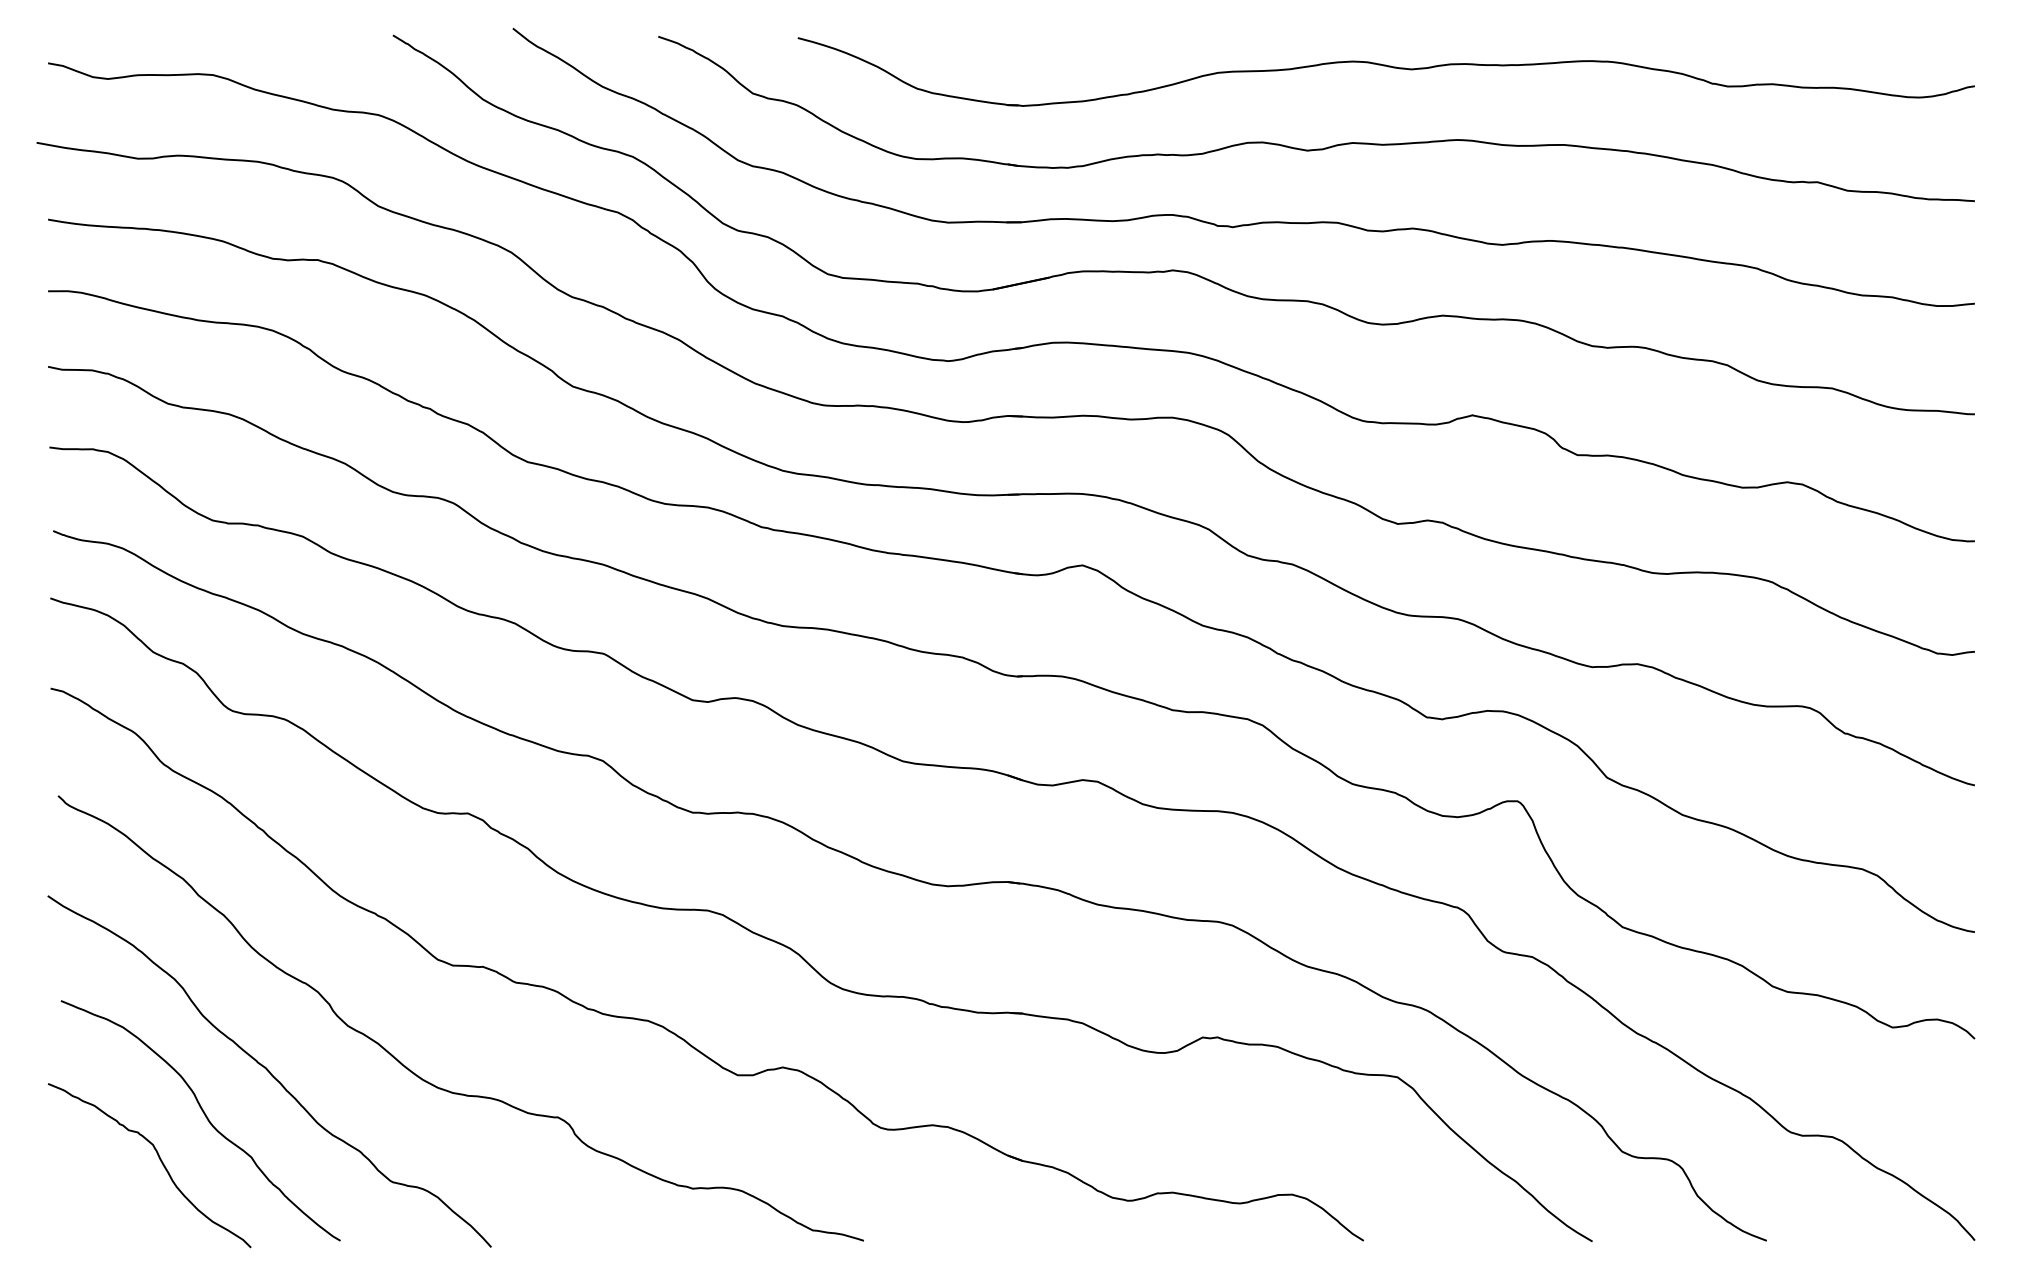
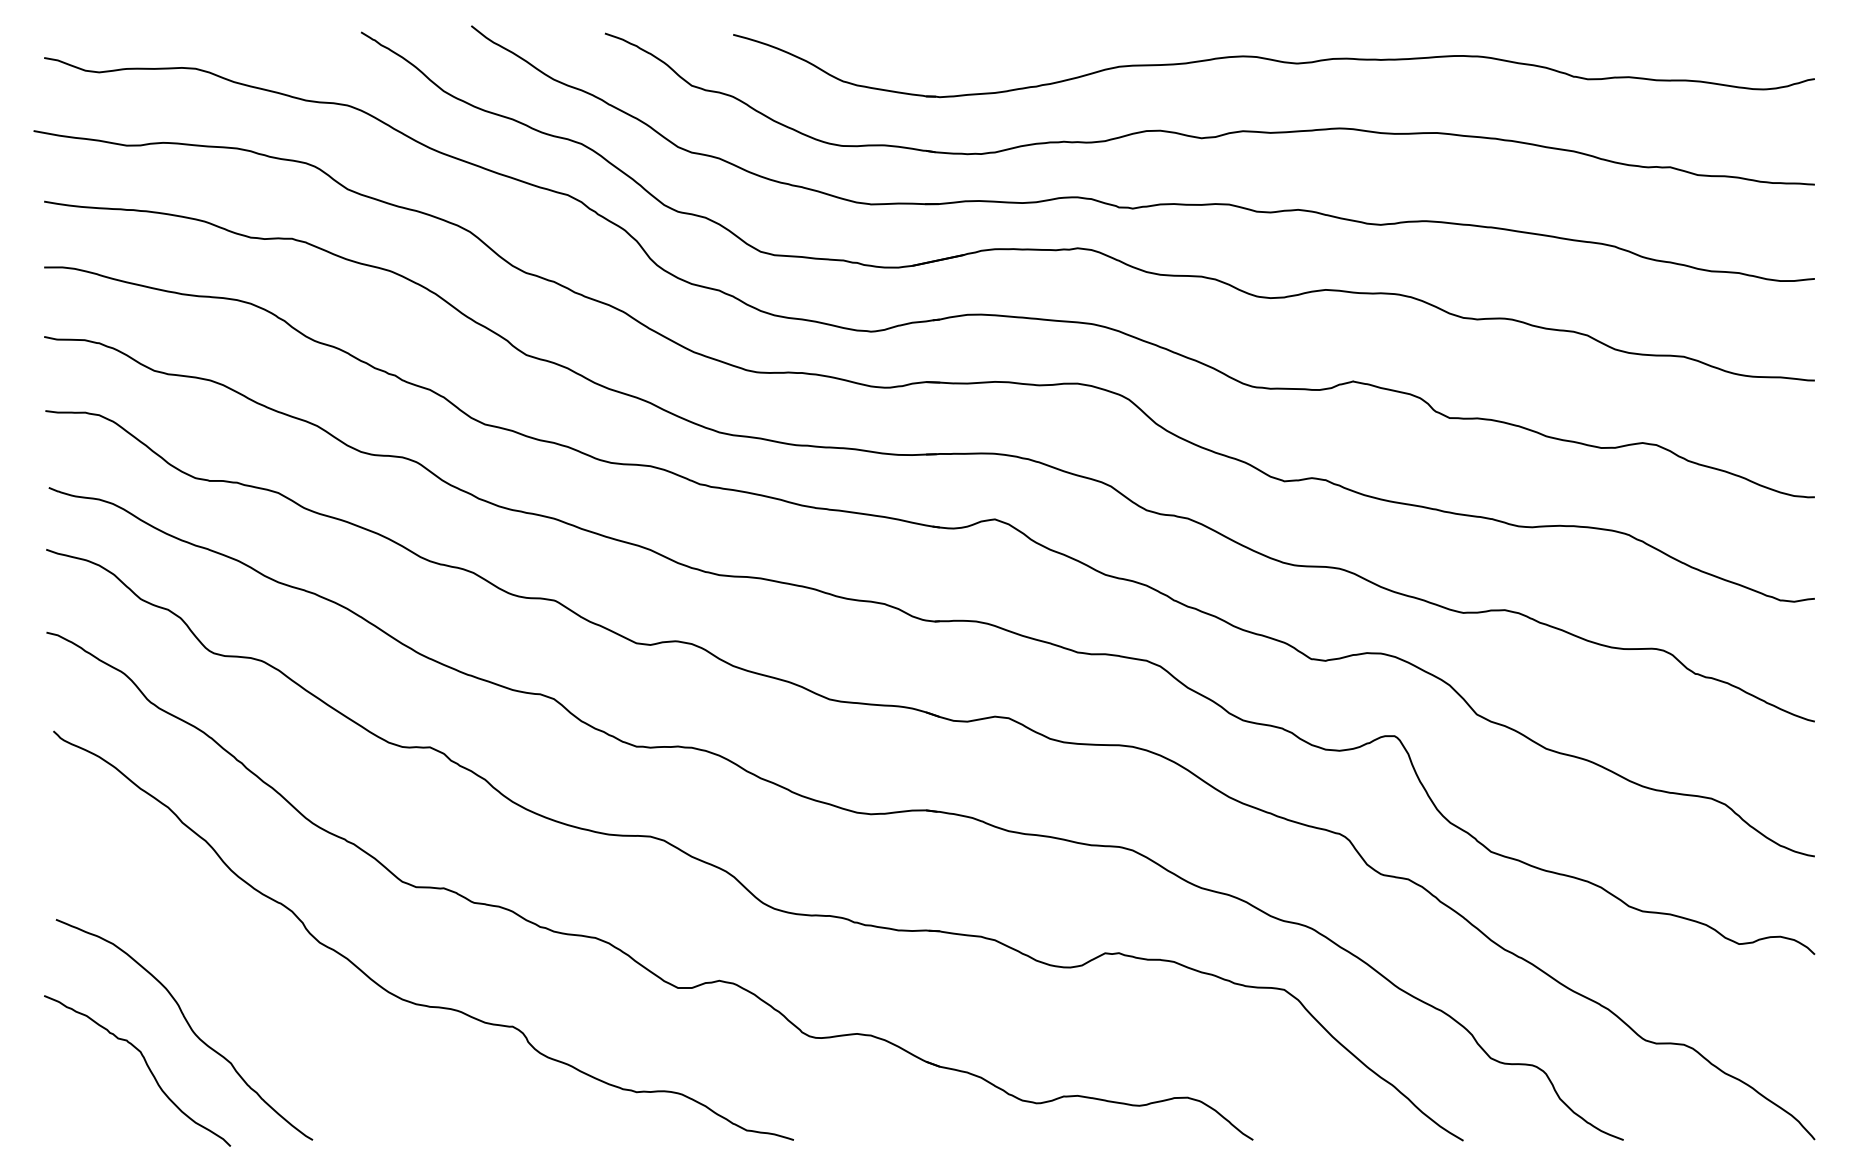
curve: (269, 1071) -> (247, 984), removed

